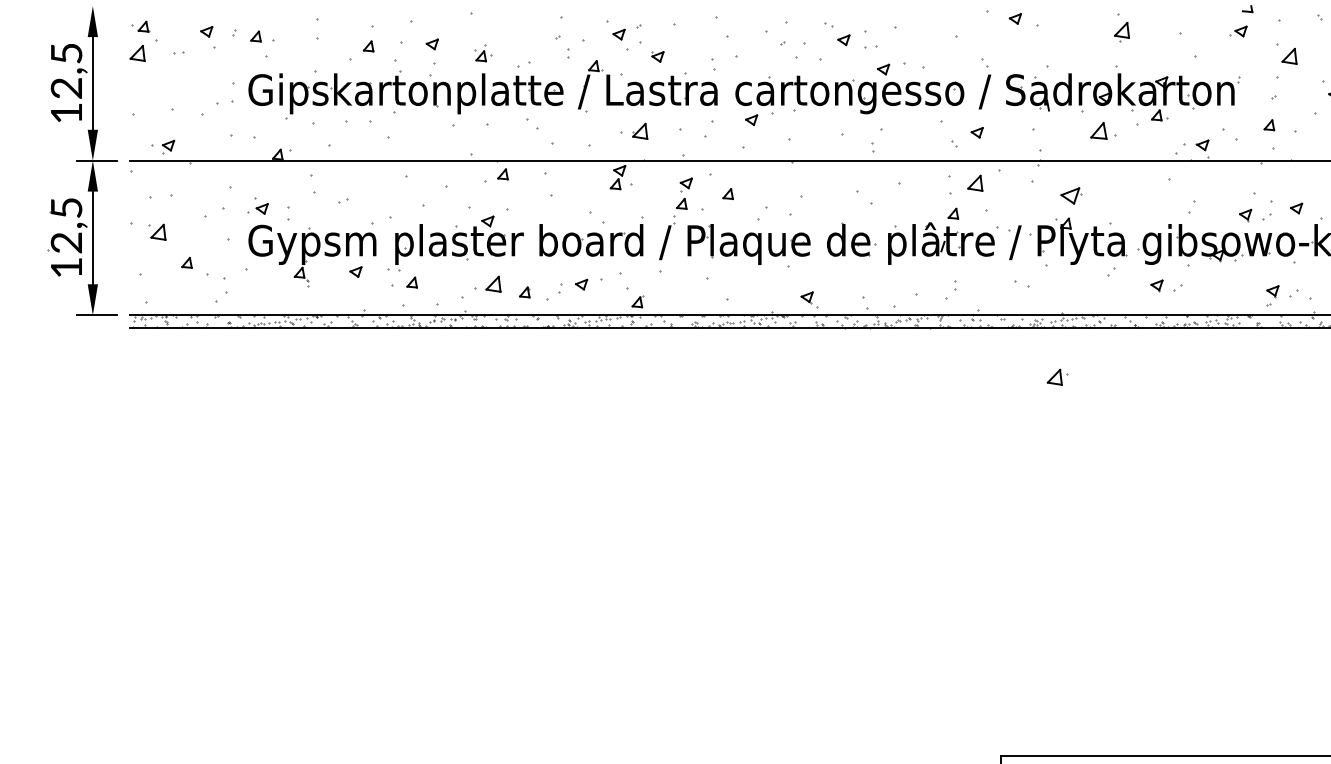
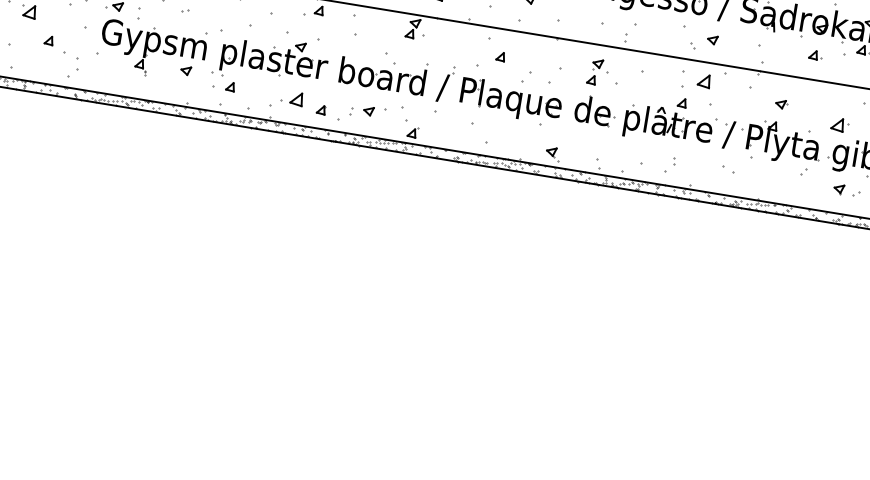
part: (1102, 130) -> (815, 54), size x0.62
part: (684, 193) -> (595, 71), moved
part: (1071, 195) -> (781, 103), size x0.62
part: (1057, 376) -> (840, 124), moved

